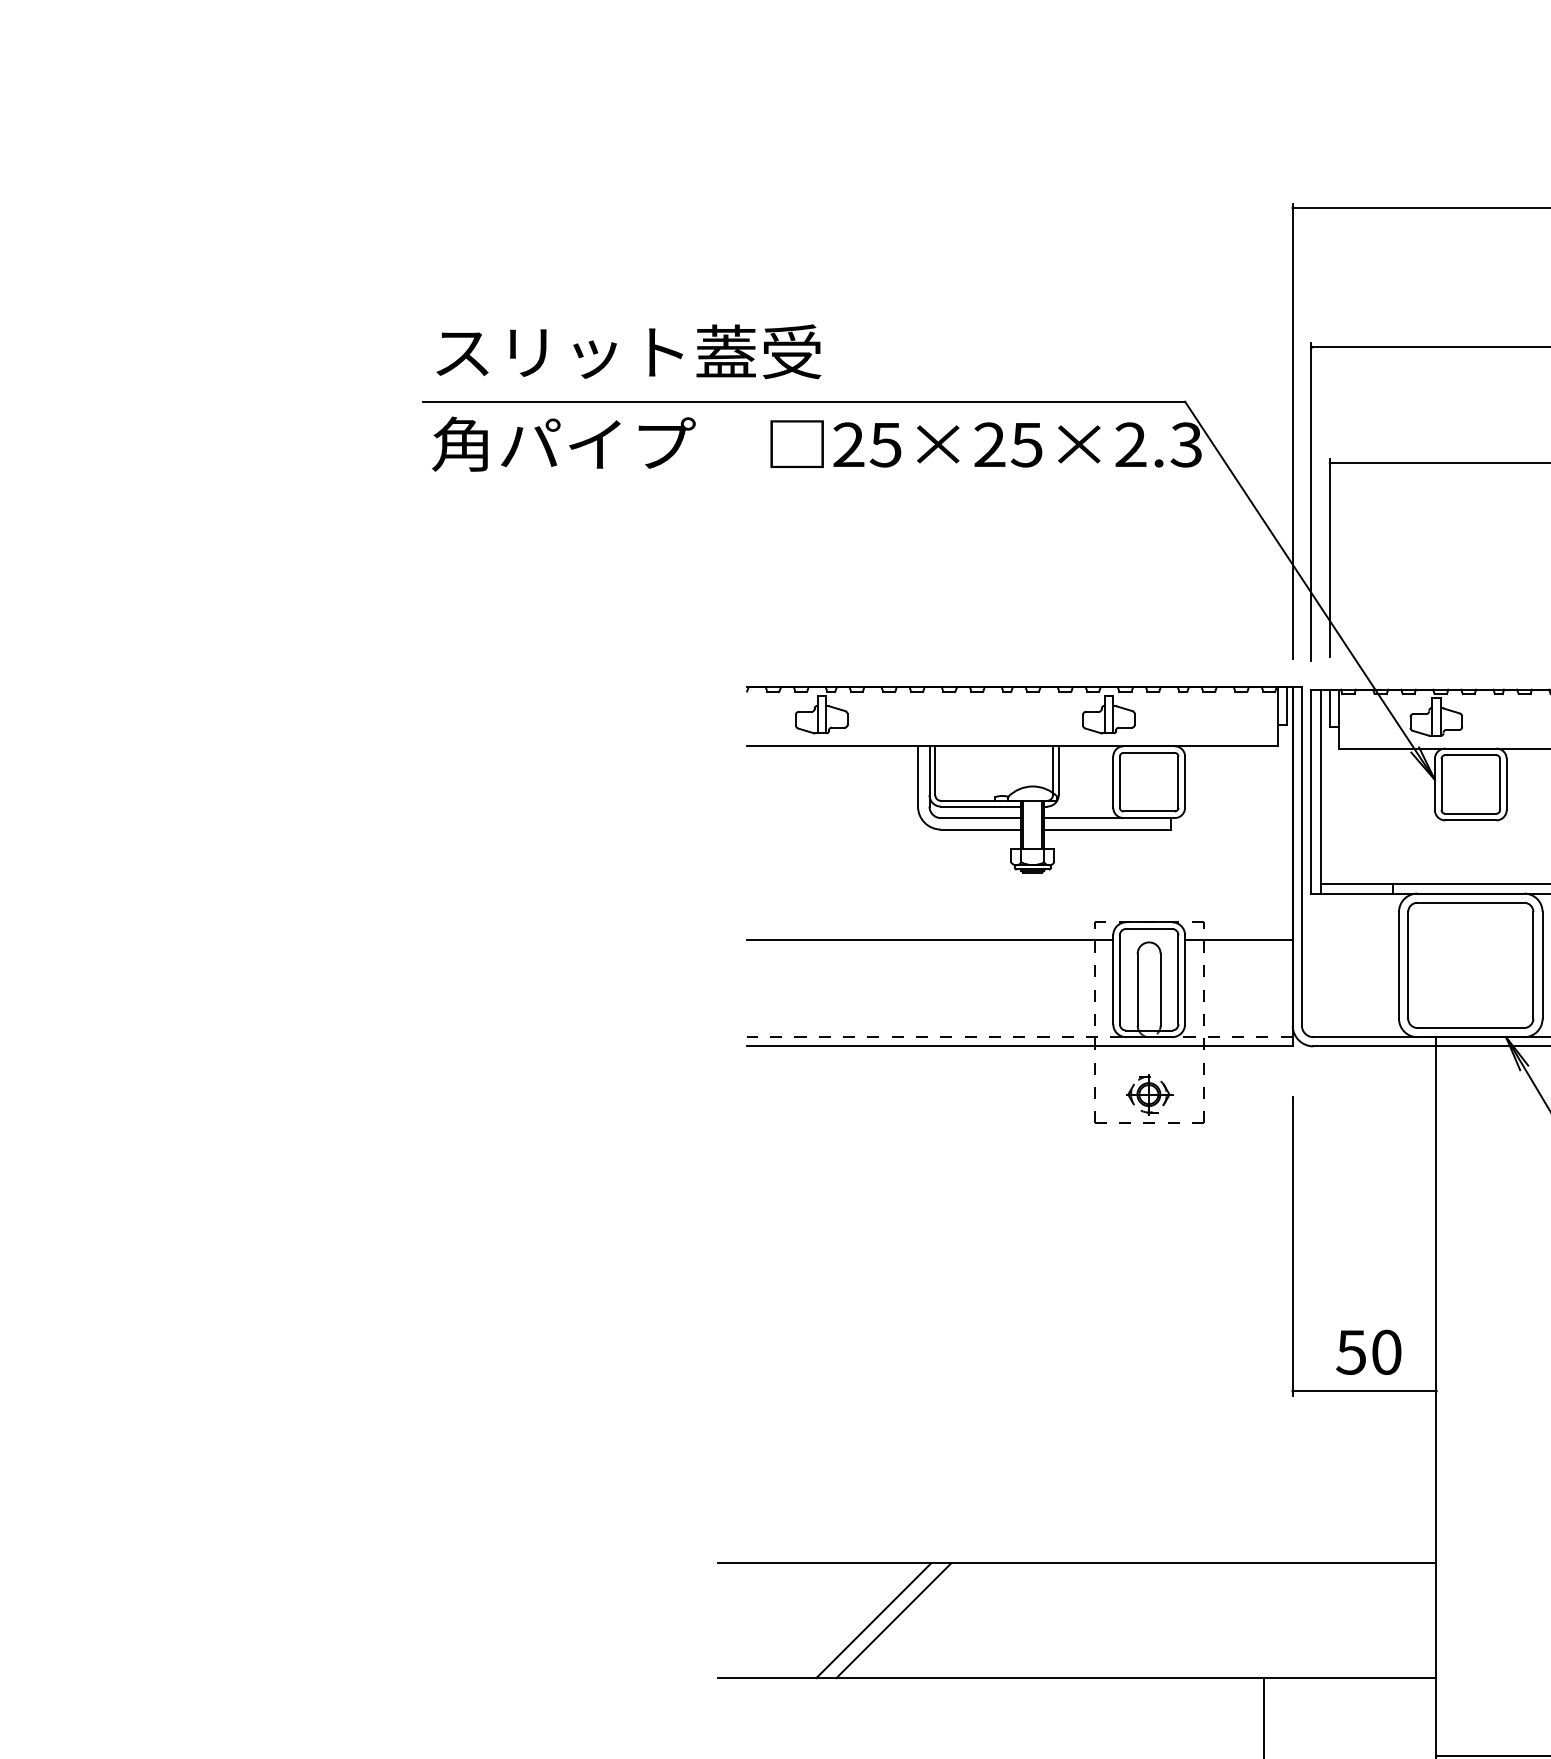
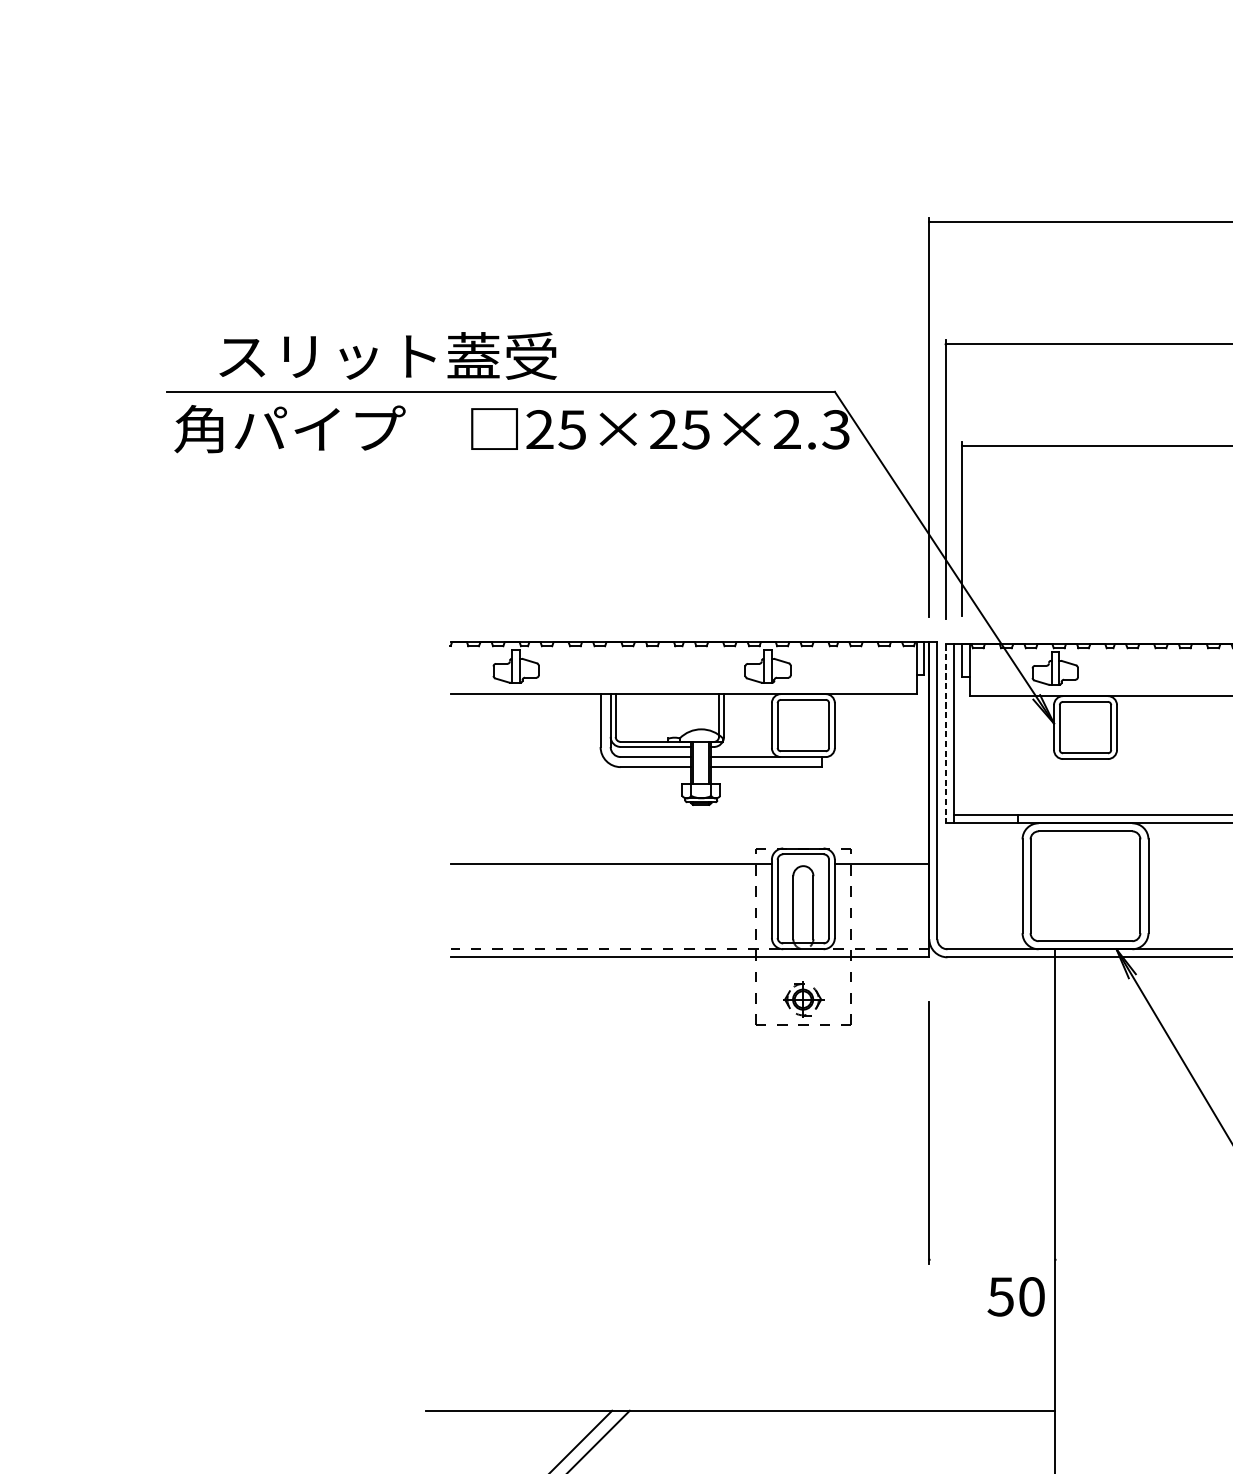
text: (628, 351) -> (387, 355), moved
line: (1311, 791) -> (945, 733), solid -> dashed
text: (1368, 1351) -> (1015, 1296), moved
line: (1364, 1391) -> (992, 1260), removed

